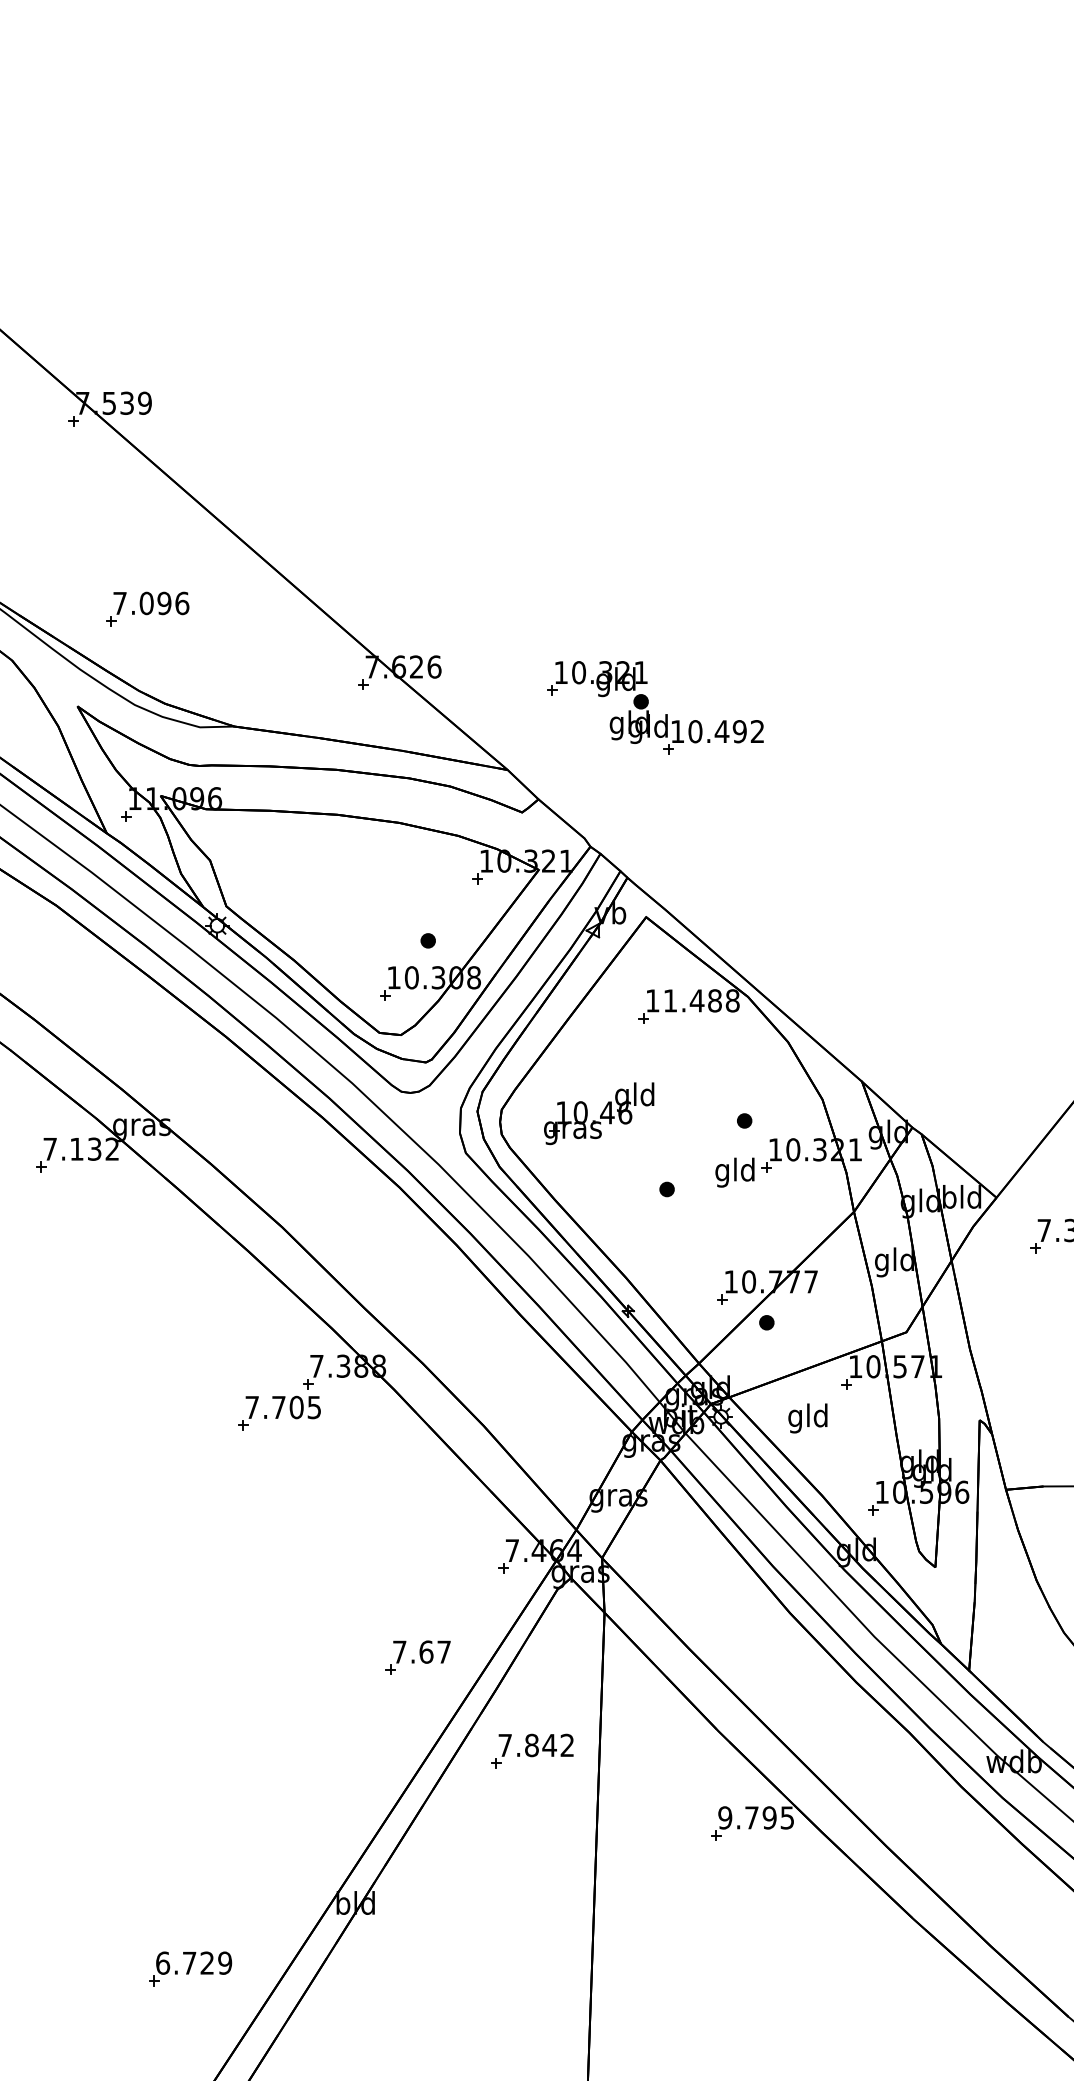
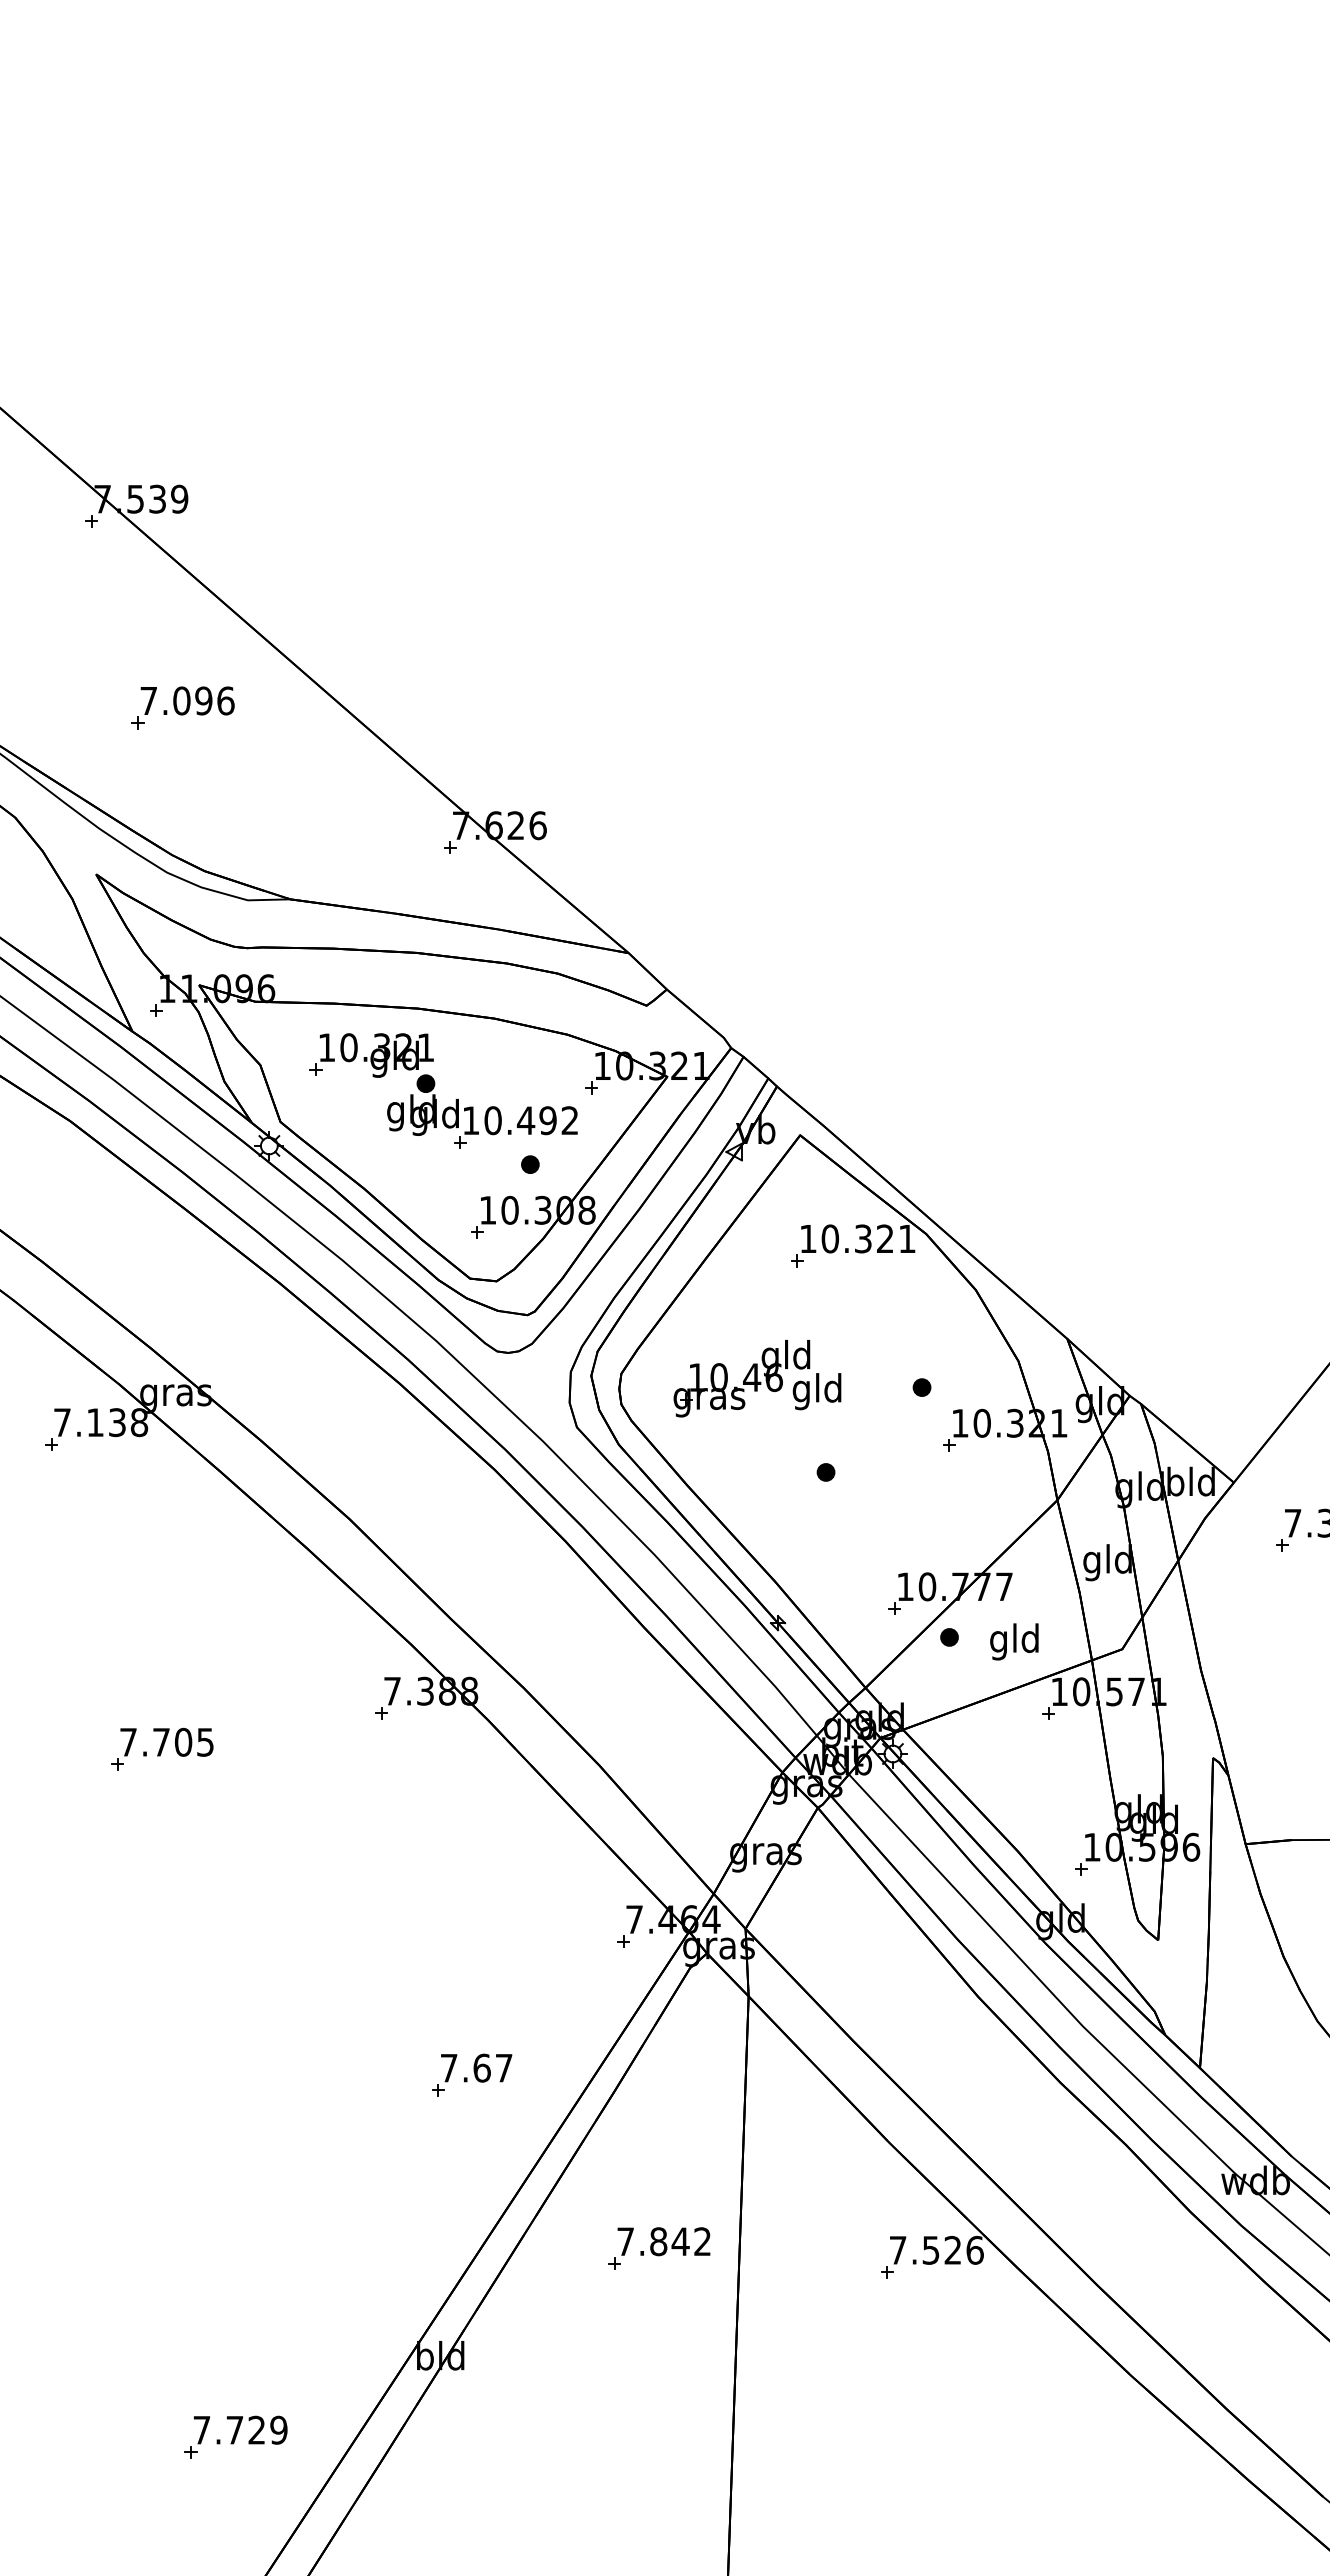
part: (147, 608) -> (182, 707), moved
part: (648, 710) -> (435, 1094), moved
text: (701, 1000) -> (868, 1238), 11.488 -> 10.321
text: (112, 1149) -> (139, 1422), 7.132 -> 7.138
text: (734, 1172) -> (816, 1391), moved
part: (279, 1412) -> (162, 1748), moved
text: (808, 1418) -> (1014, 1641), moved
part: (418, 1657) -> (472, 2074), moved
part: (532, 1750) -> (659, 2248), moved
text: (756, 1817) -> (936, 2249), 9.795 -> 7.526
text: (162, 1962) -> (201, 2429), 6.729 -> 7.729

